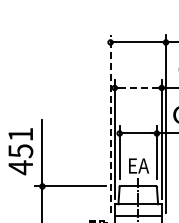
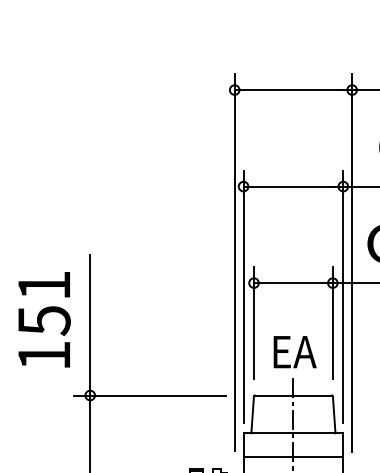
line: (138, 87) -> (293, 185), dashed -> solid
line: (110, 123) -> (234, 261), dashed -> solid
text: (20, 167) -> (43, 355), 451 -> 151

